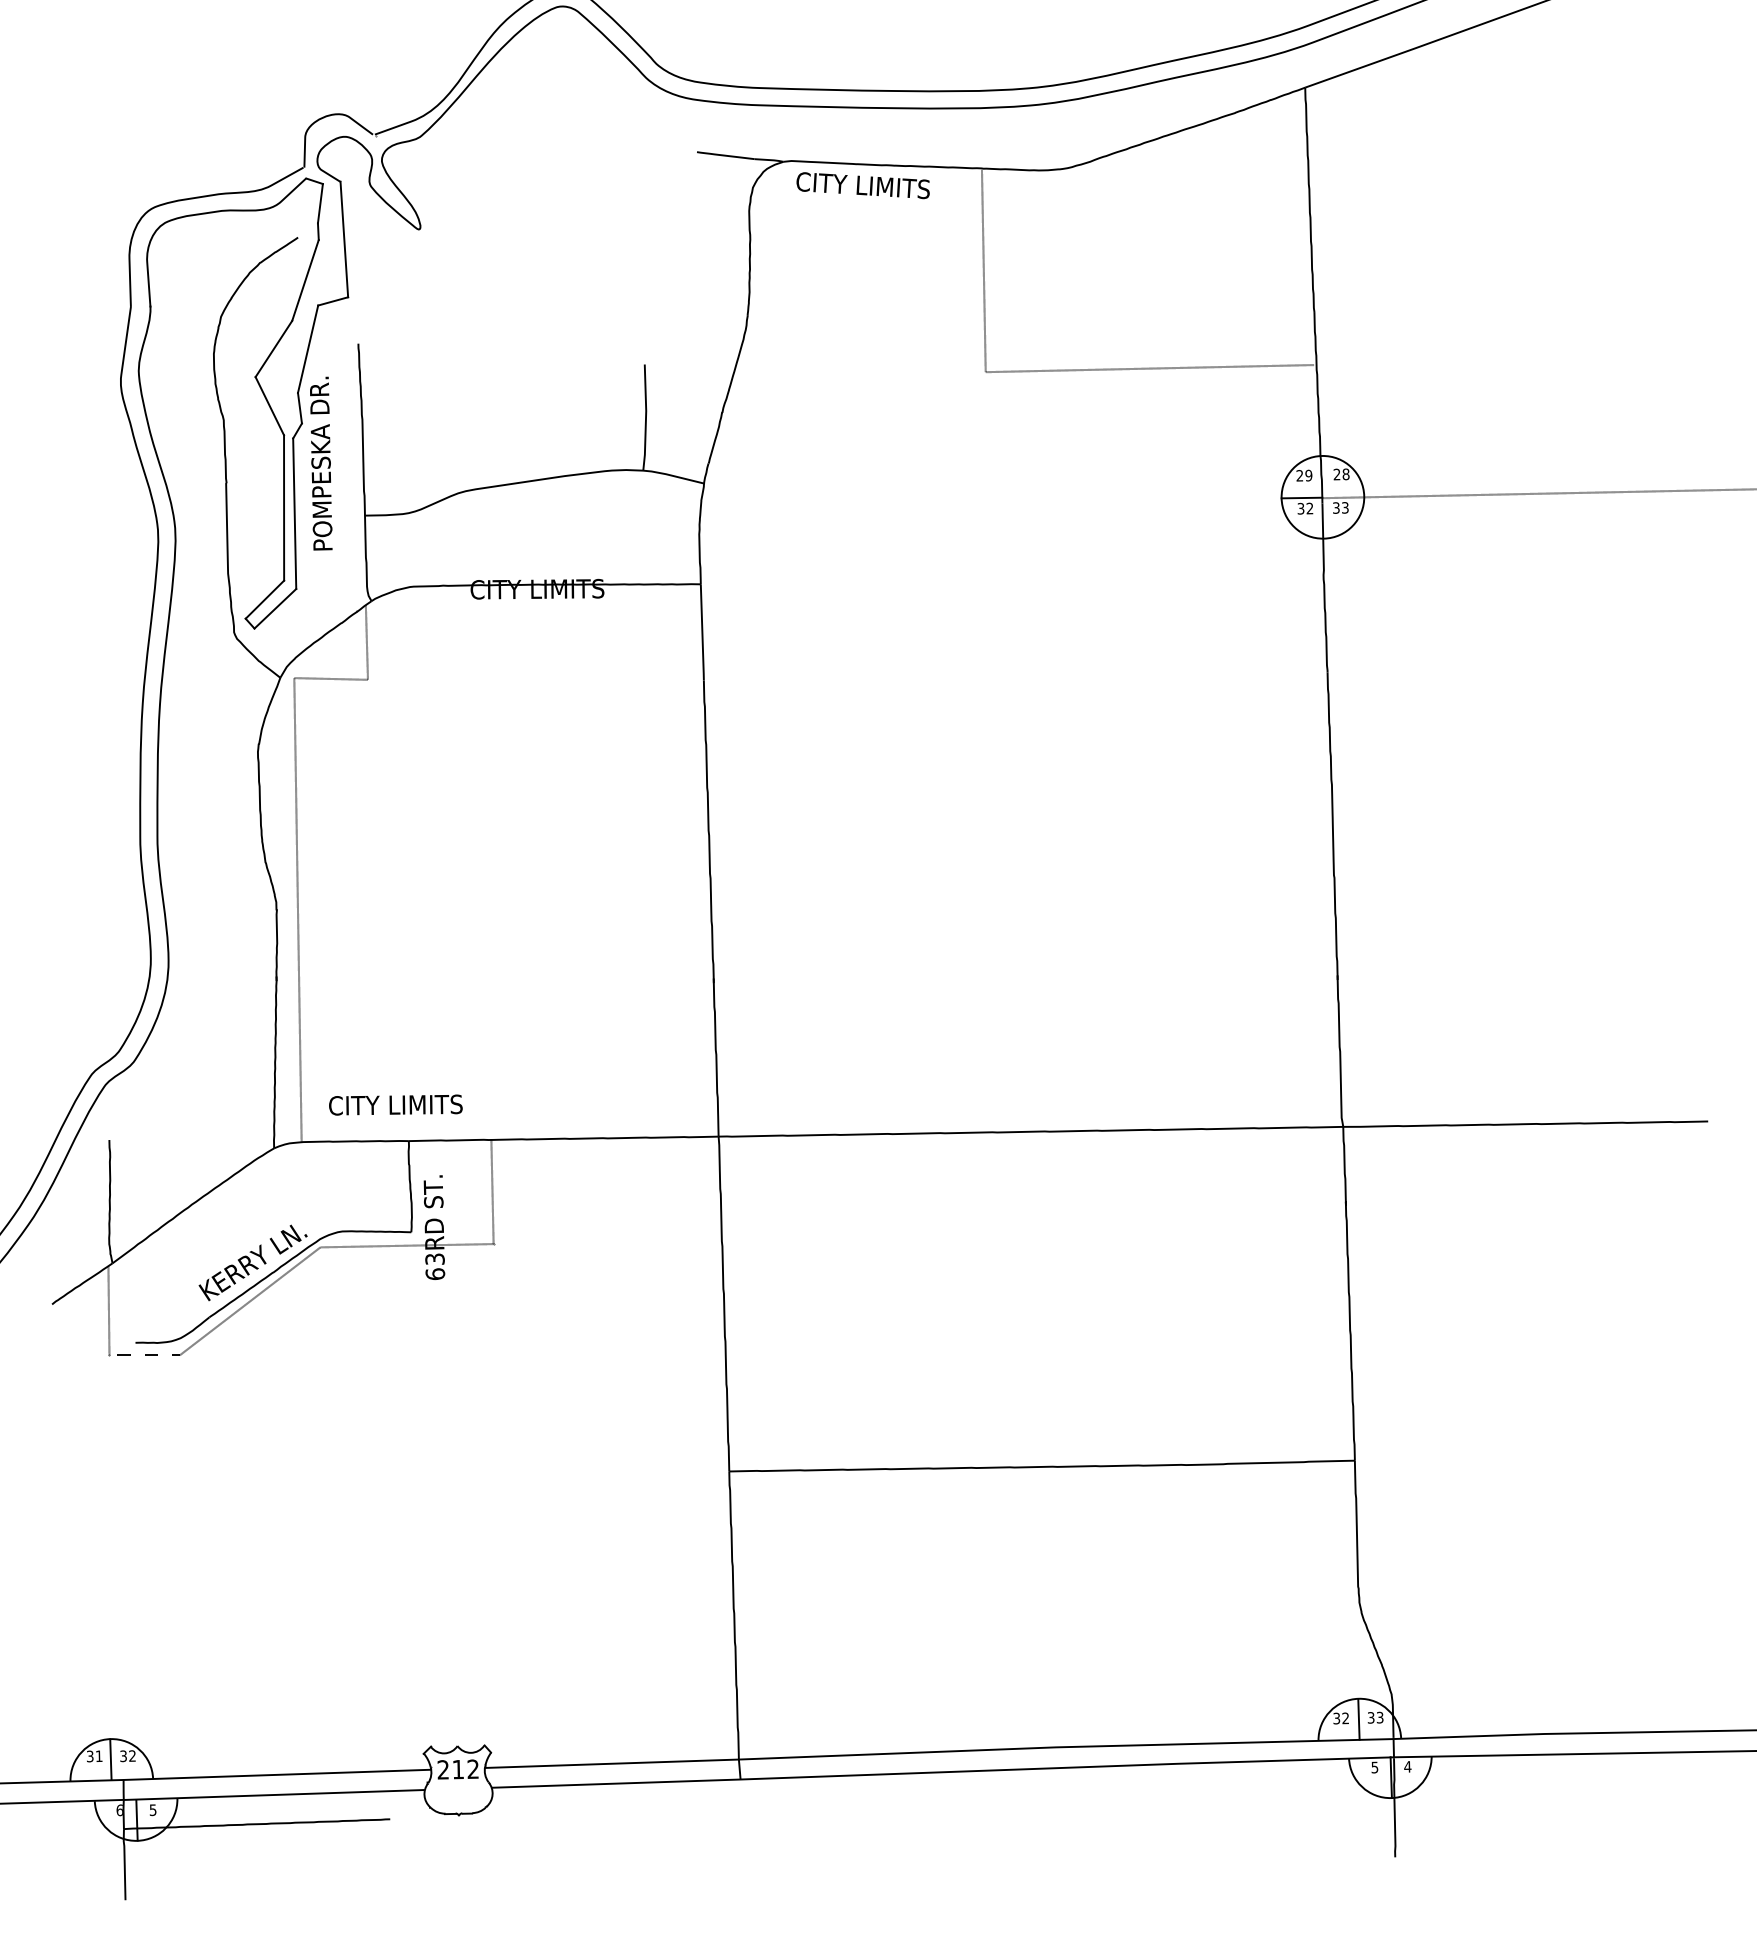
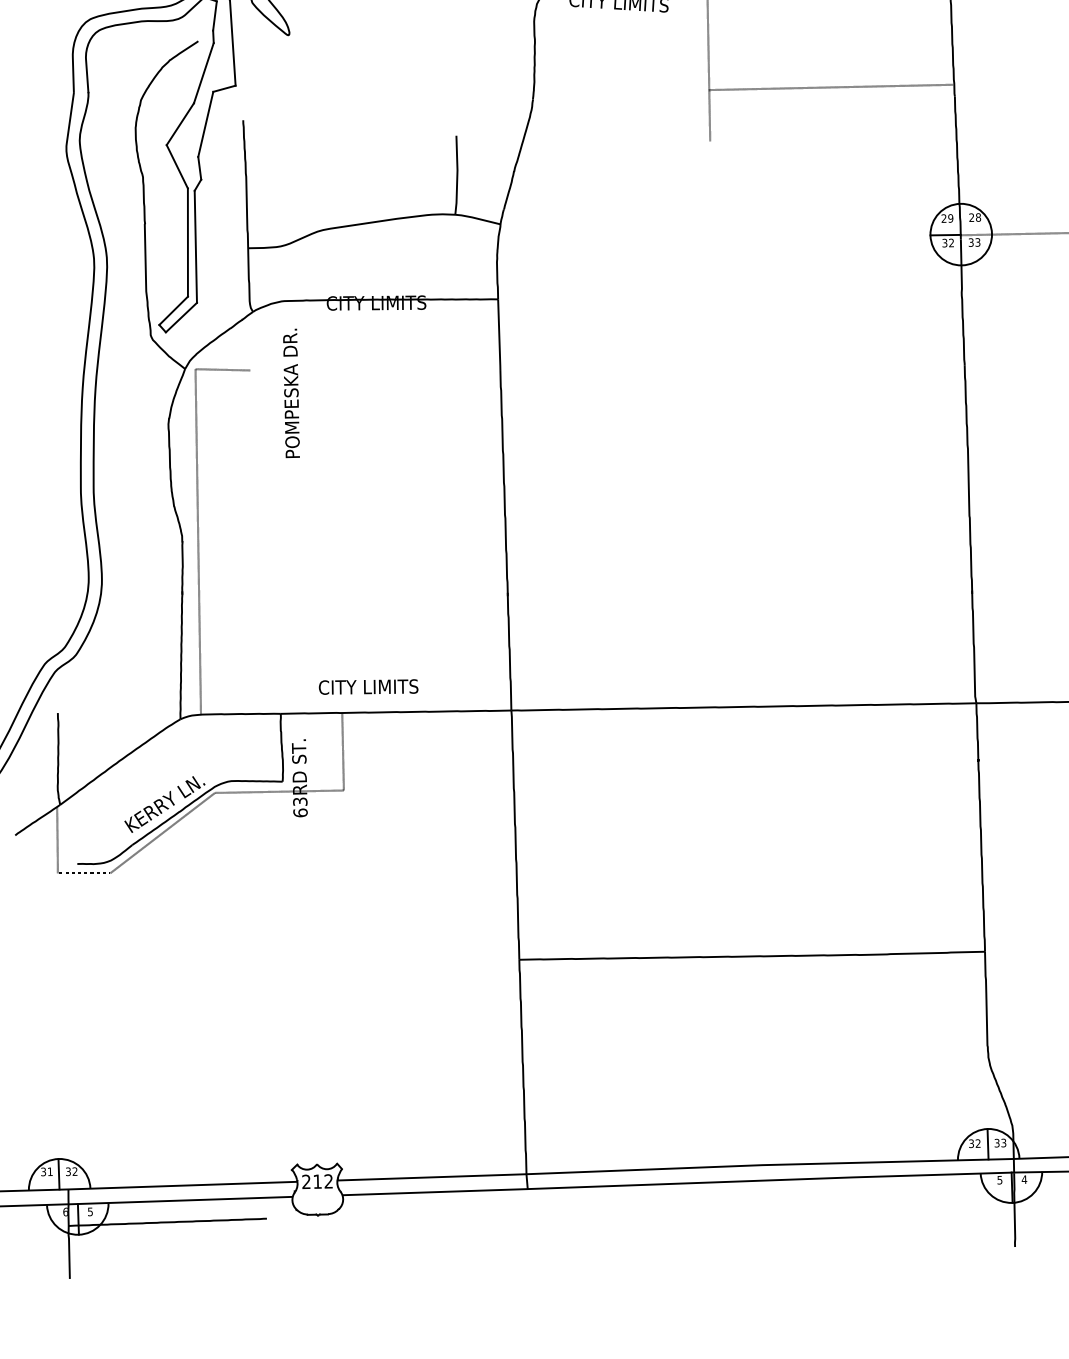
line: (1149, 368) -> (830, 87), moved
text: (321, 463) -> (291, 393), moved
line: (366, 642) -> (249, 342), removed
text: (395, 1104) -> (368, 686), moved

